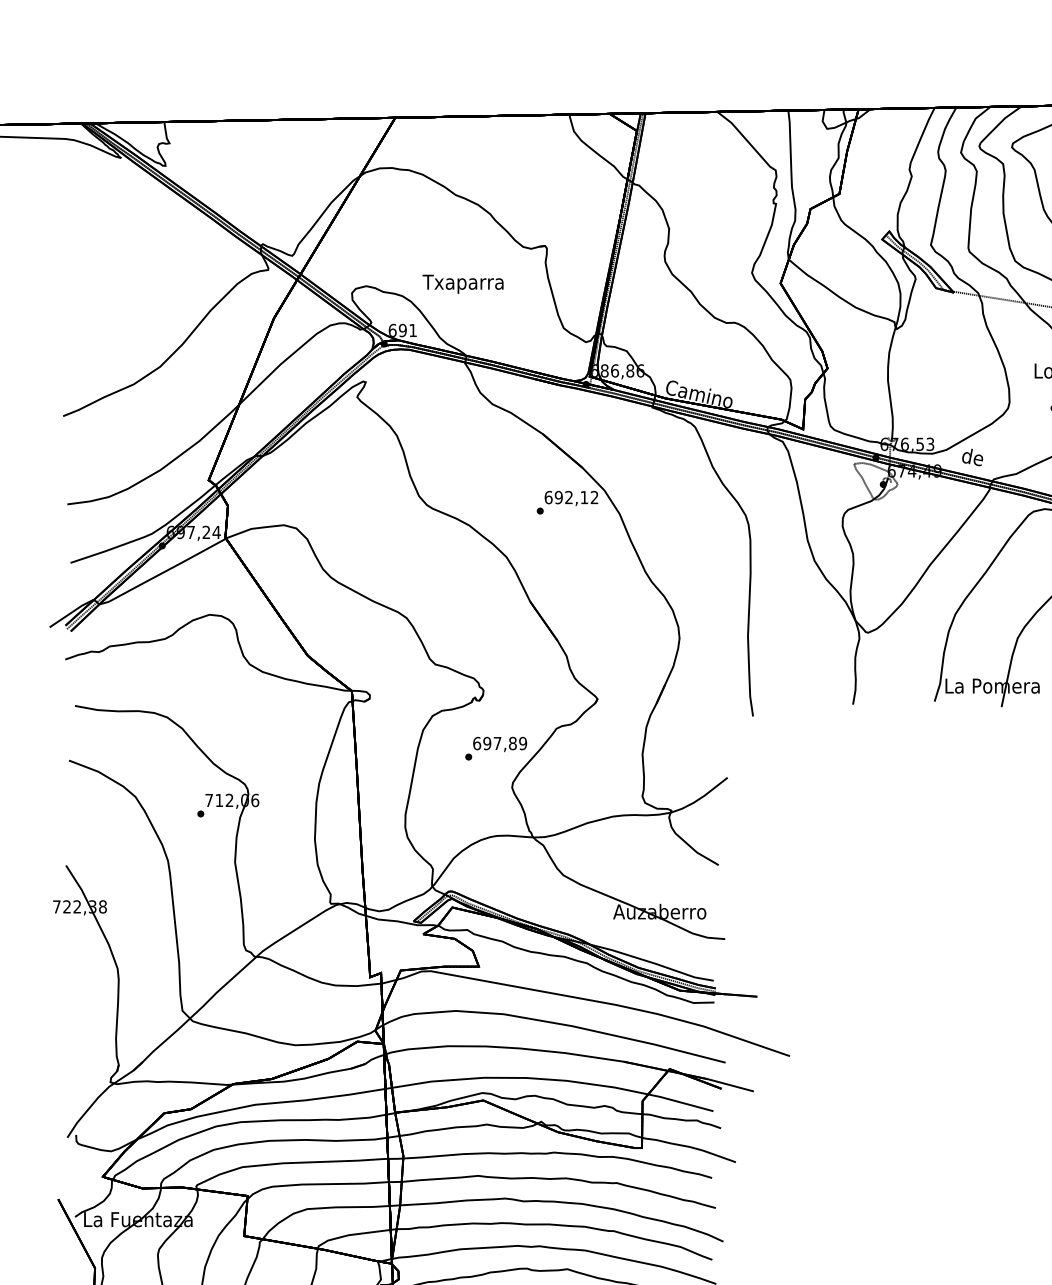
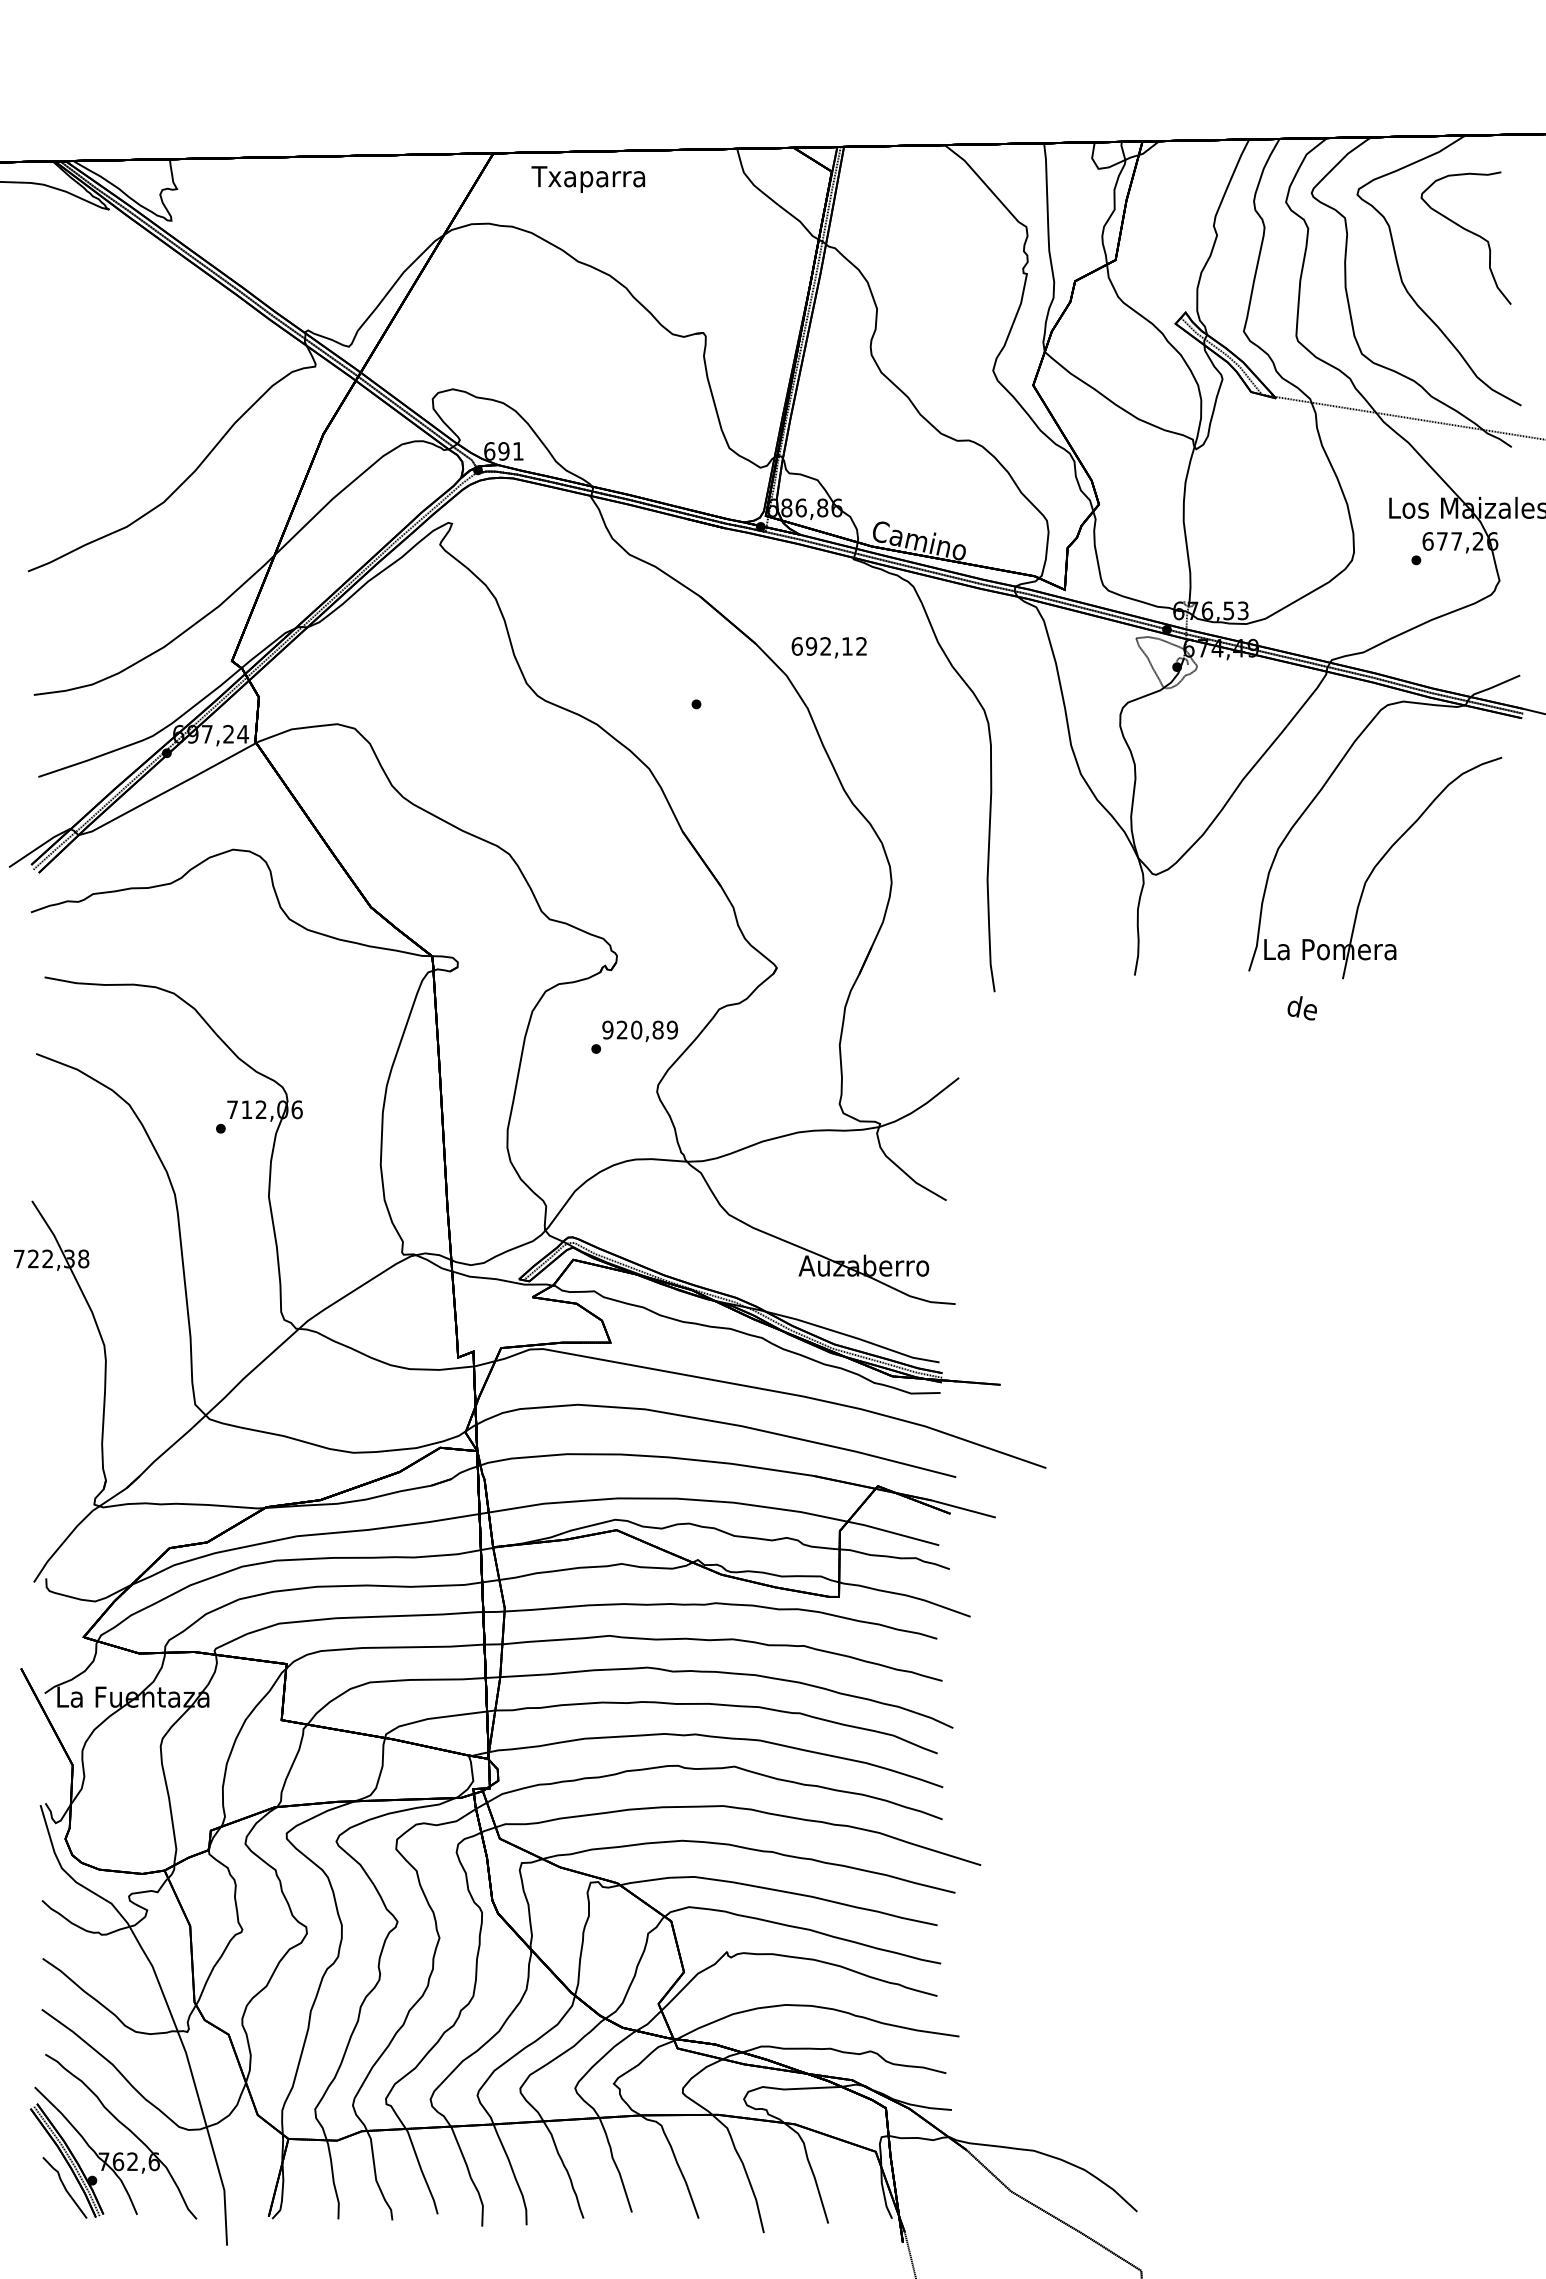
text: (463, 284) -> (588, 179), moved
text: (972, 457) -> (1301, 1008), moved
text: (570, 498) -> (828, 647), moved
text: (487, 743) -> (622, 1029), 697,89 -> 920,89

